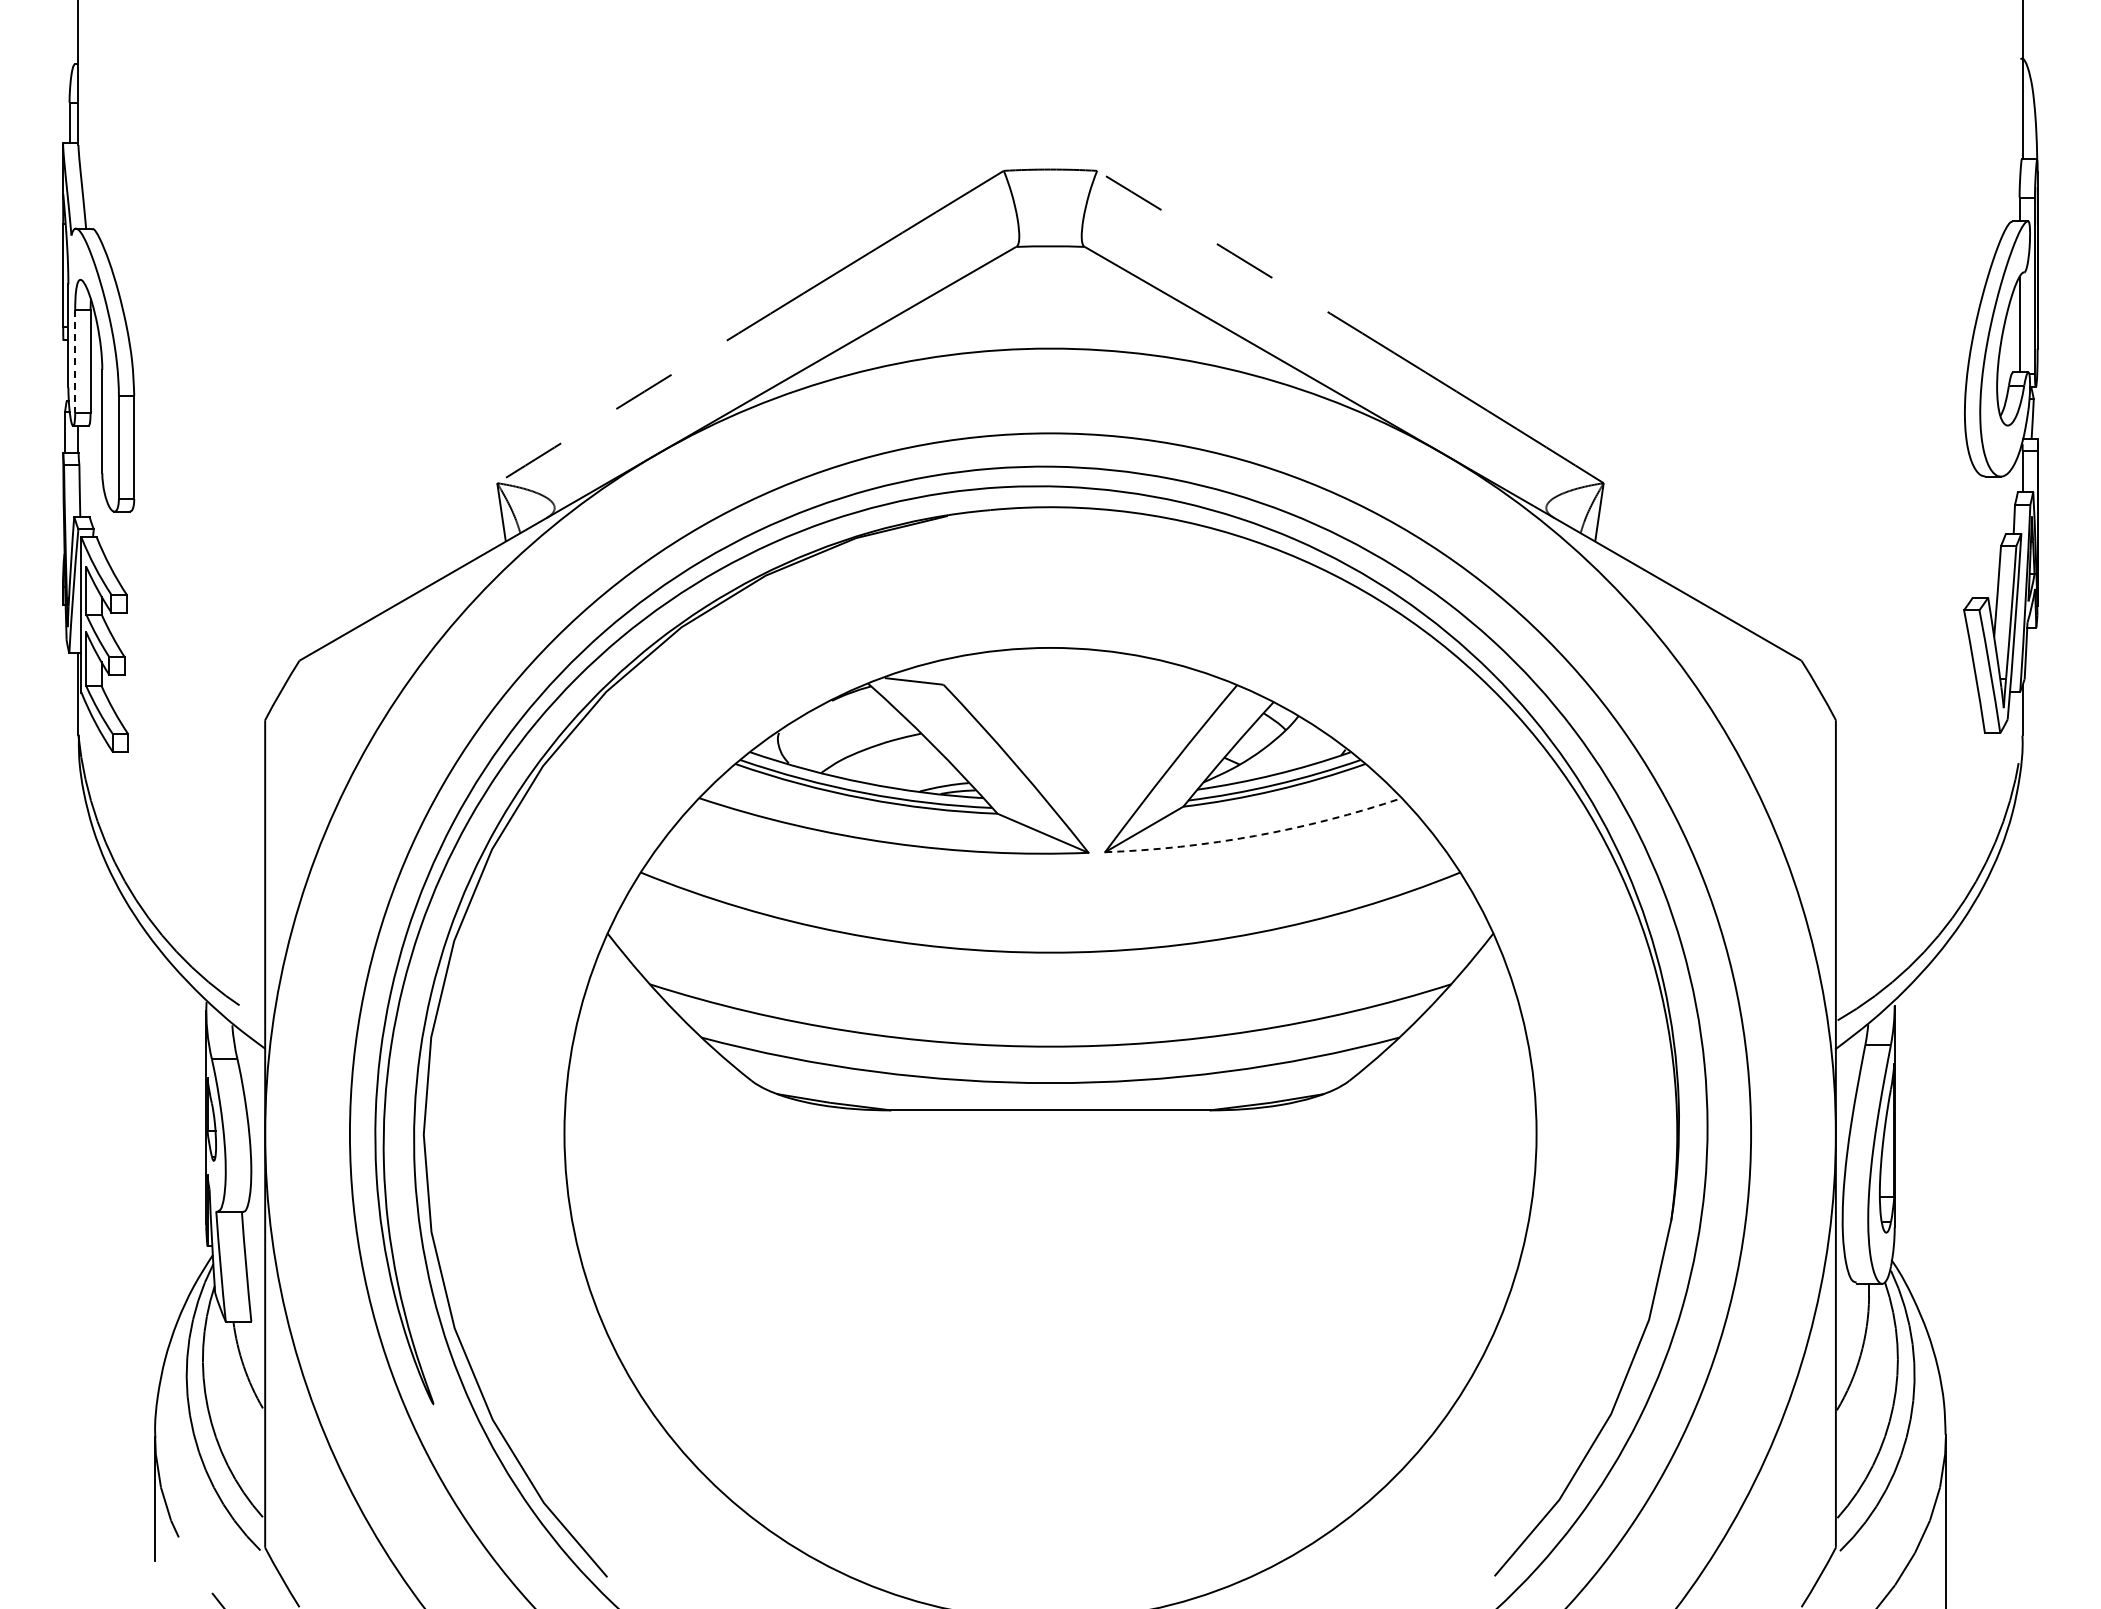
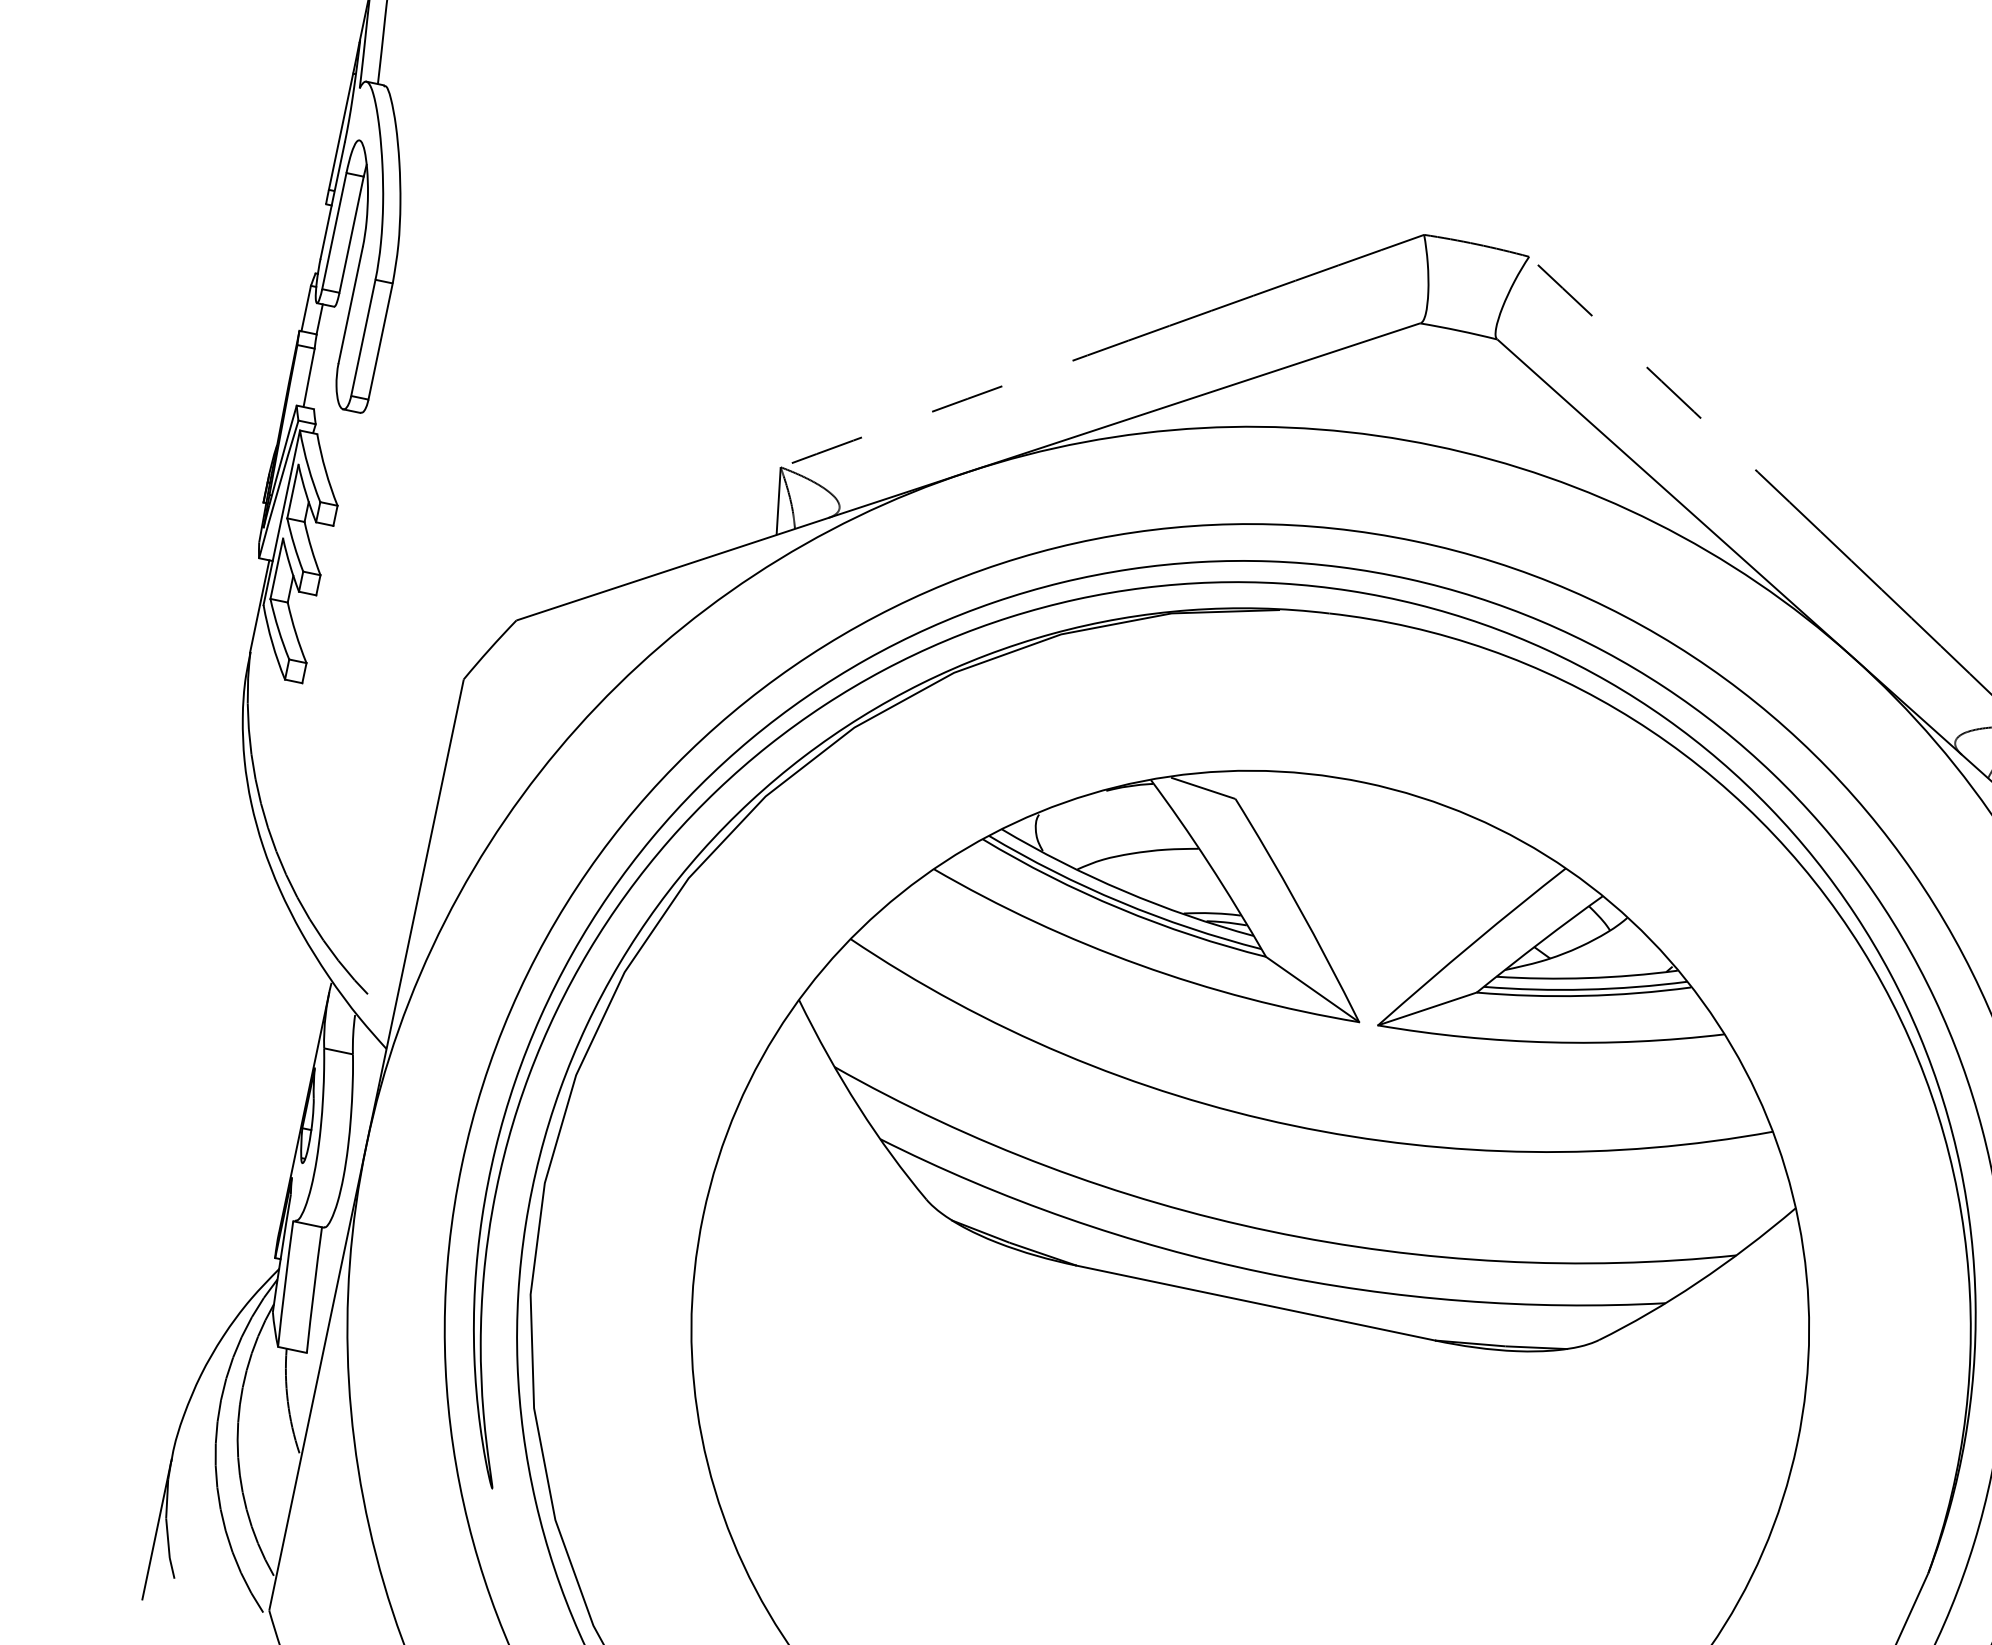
line: (75, 361) -> (334, 231), dashed -> solid
arc: (1255, 835) -> (1551, 1041), dashed -> solid

